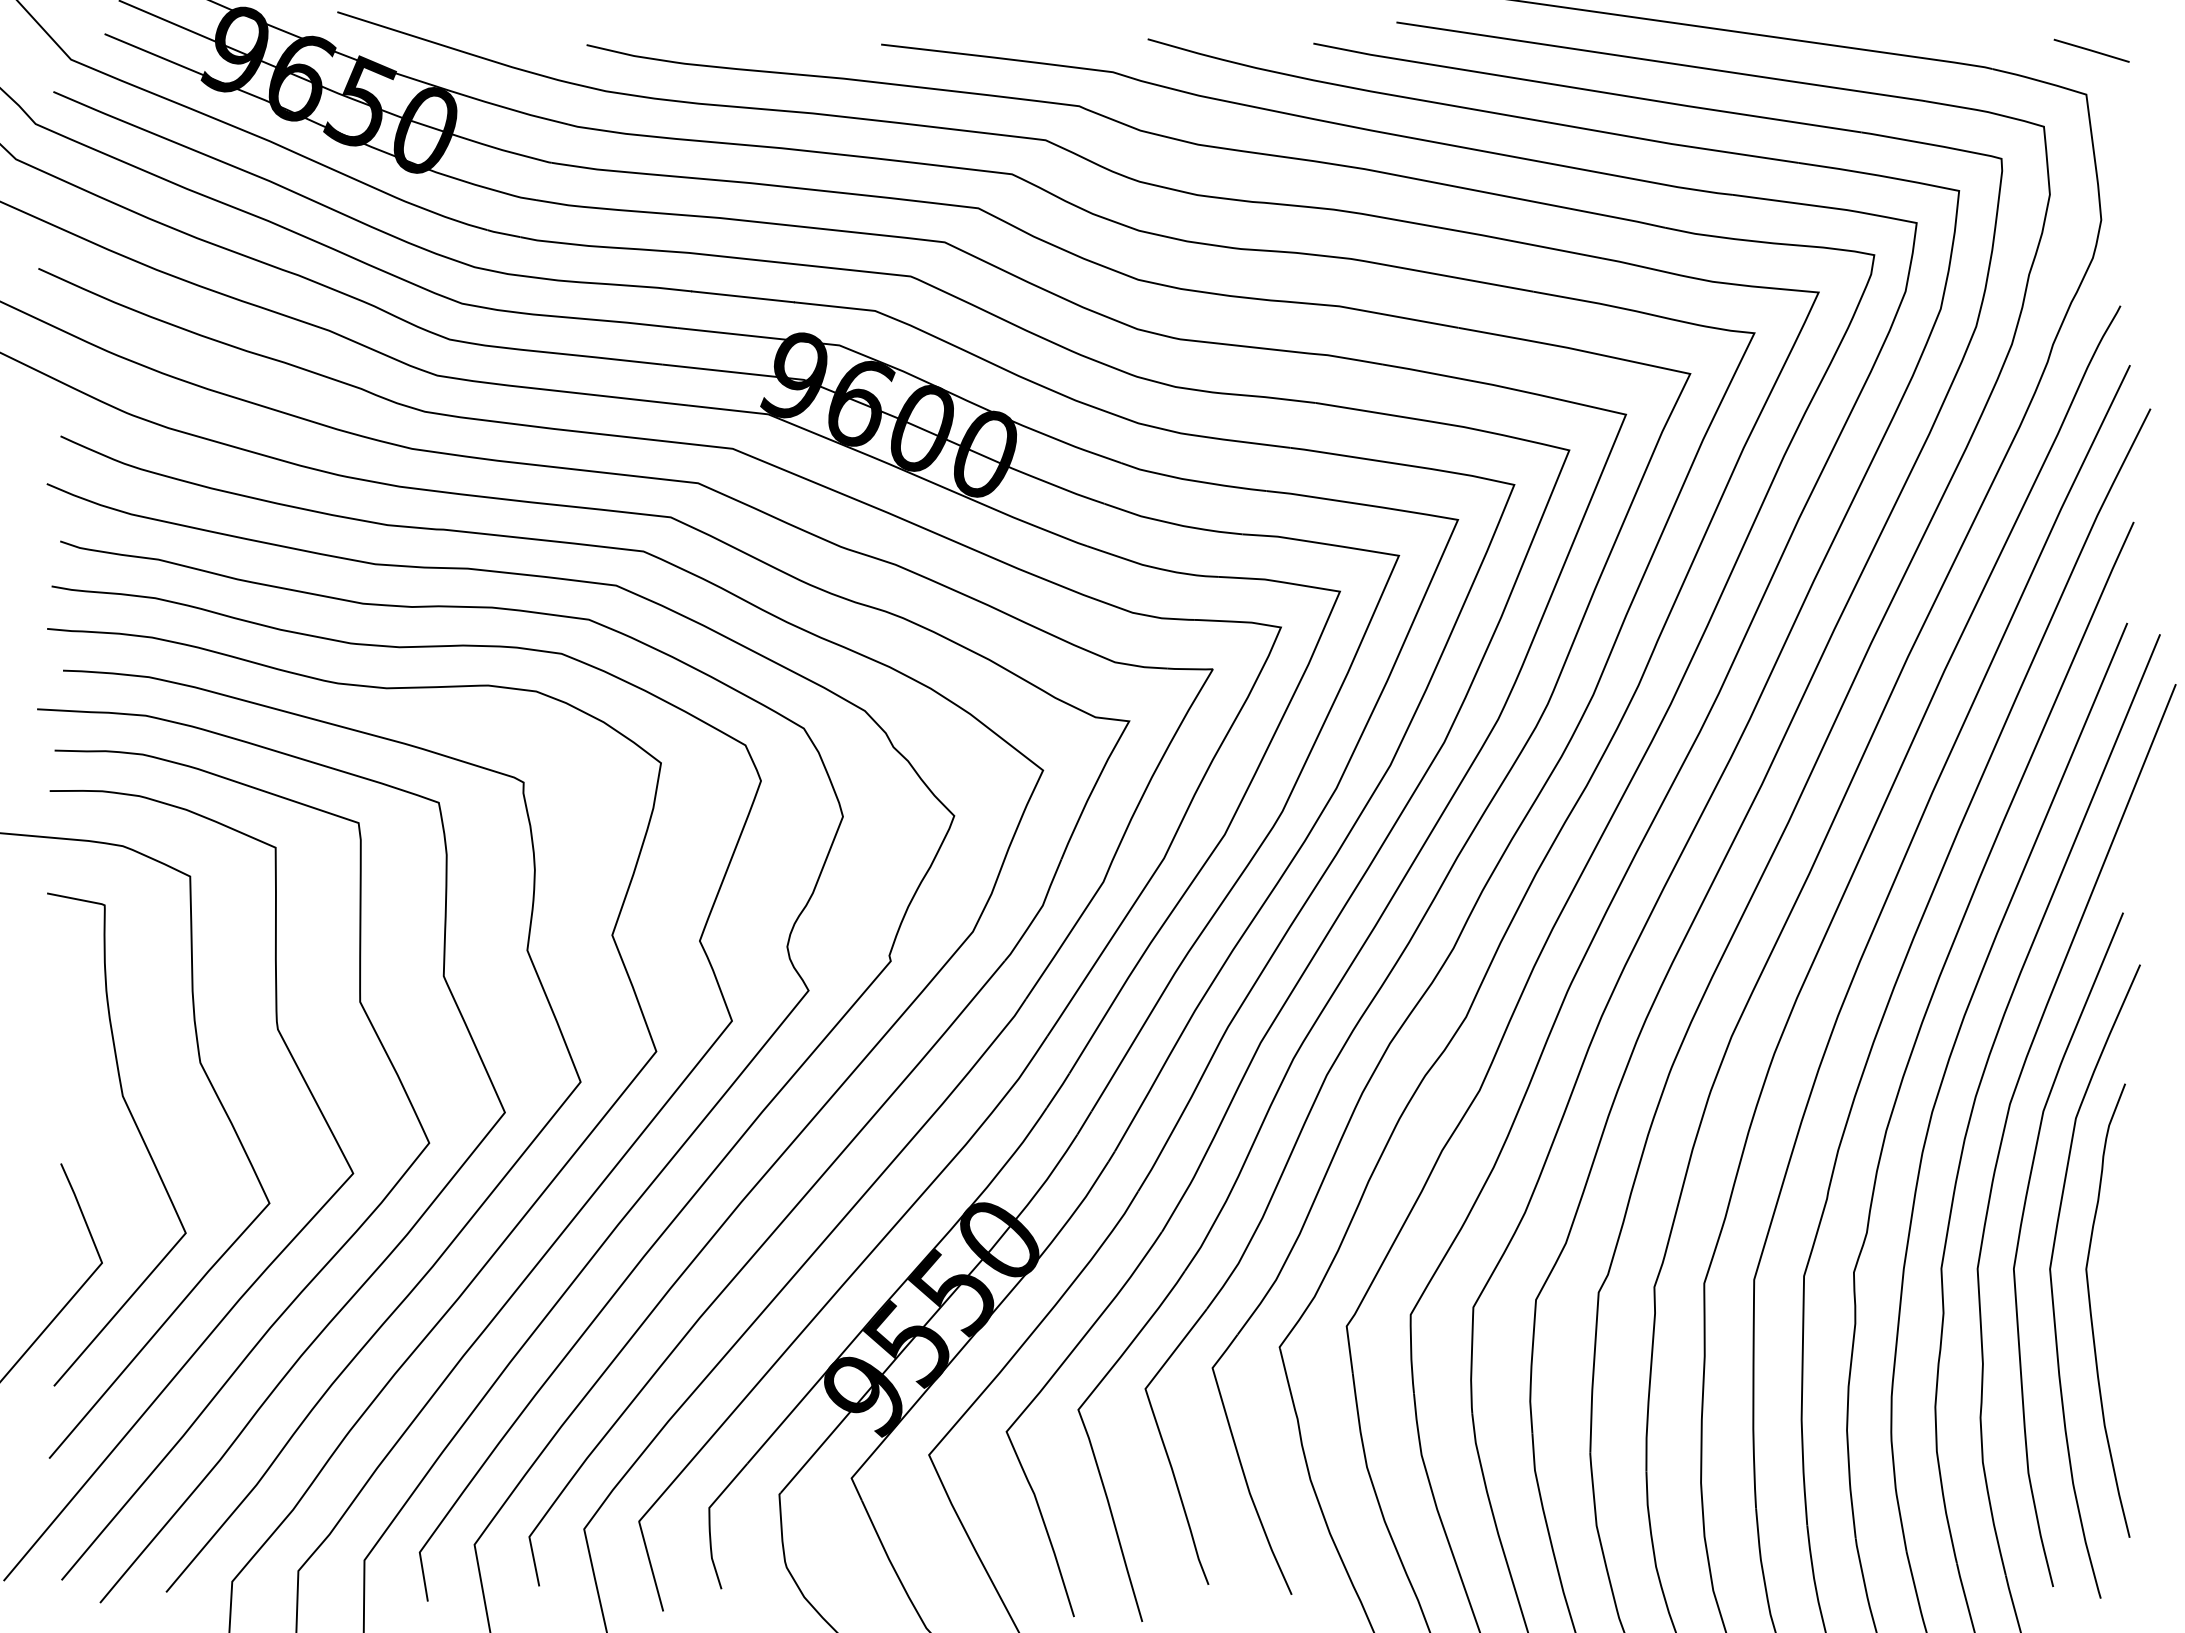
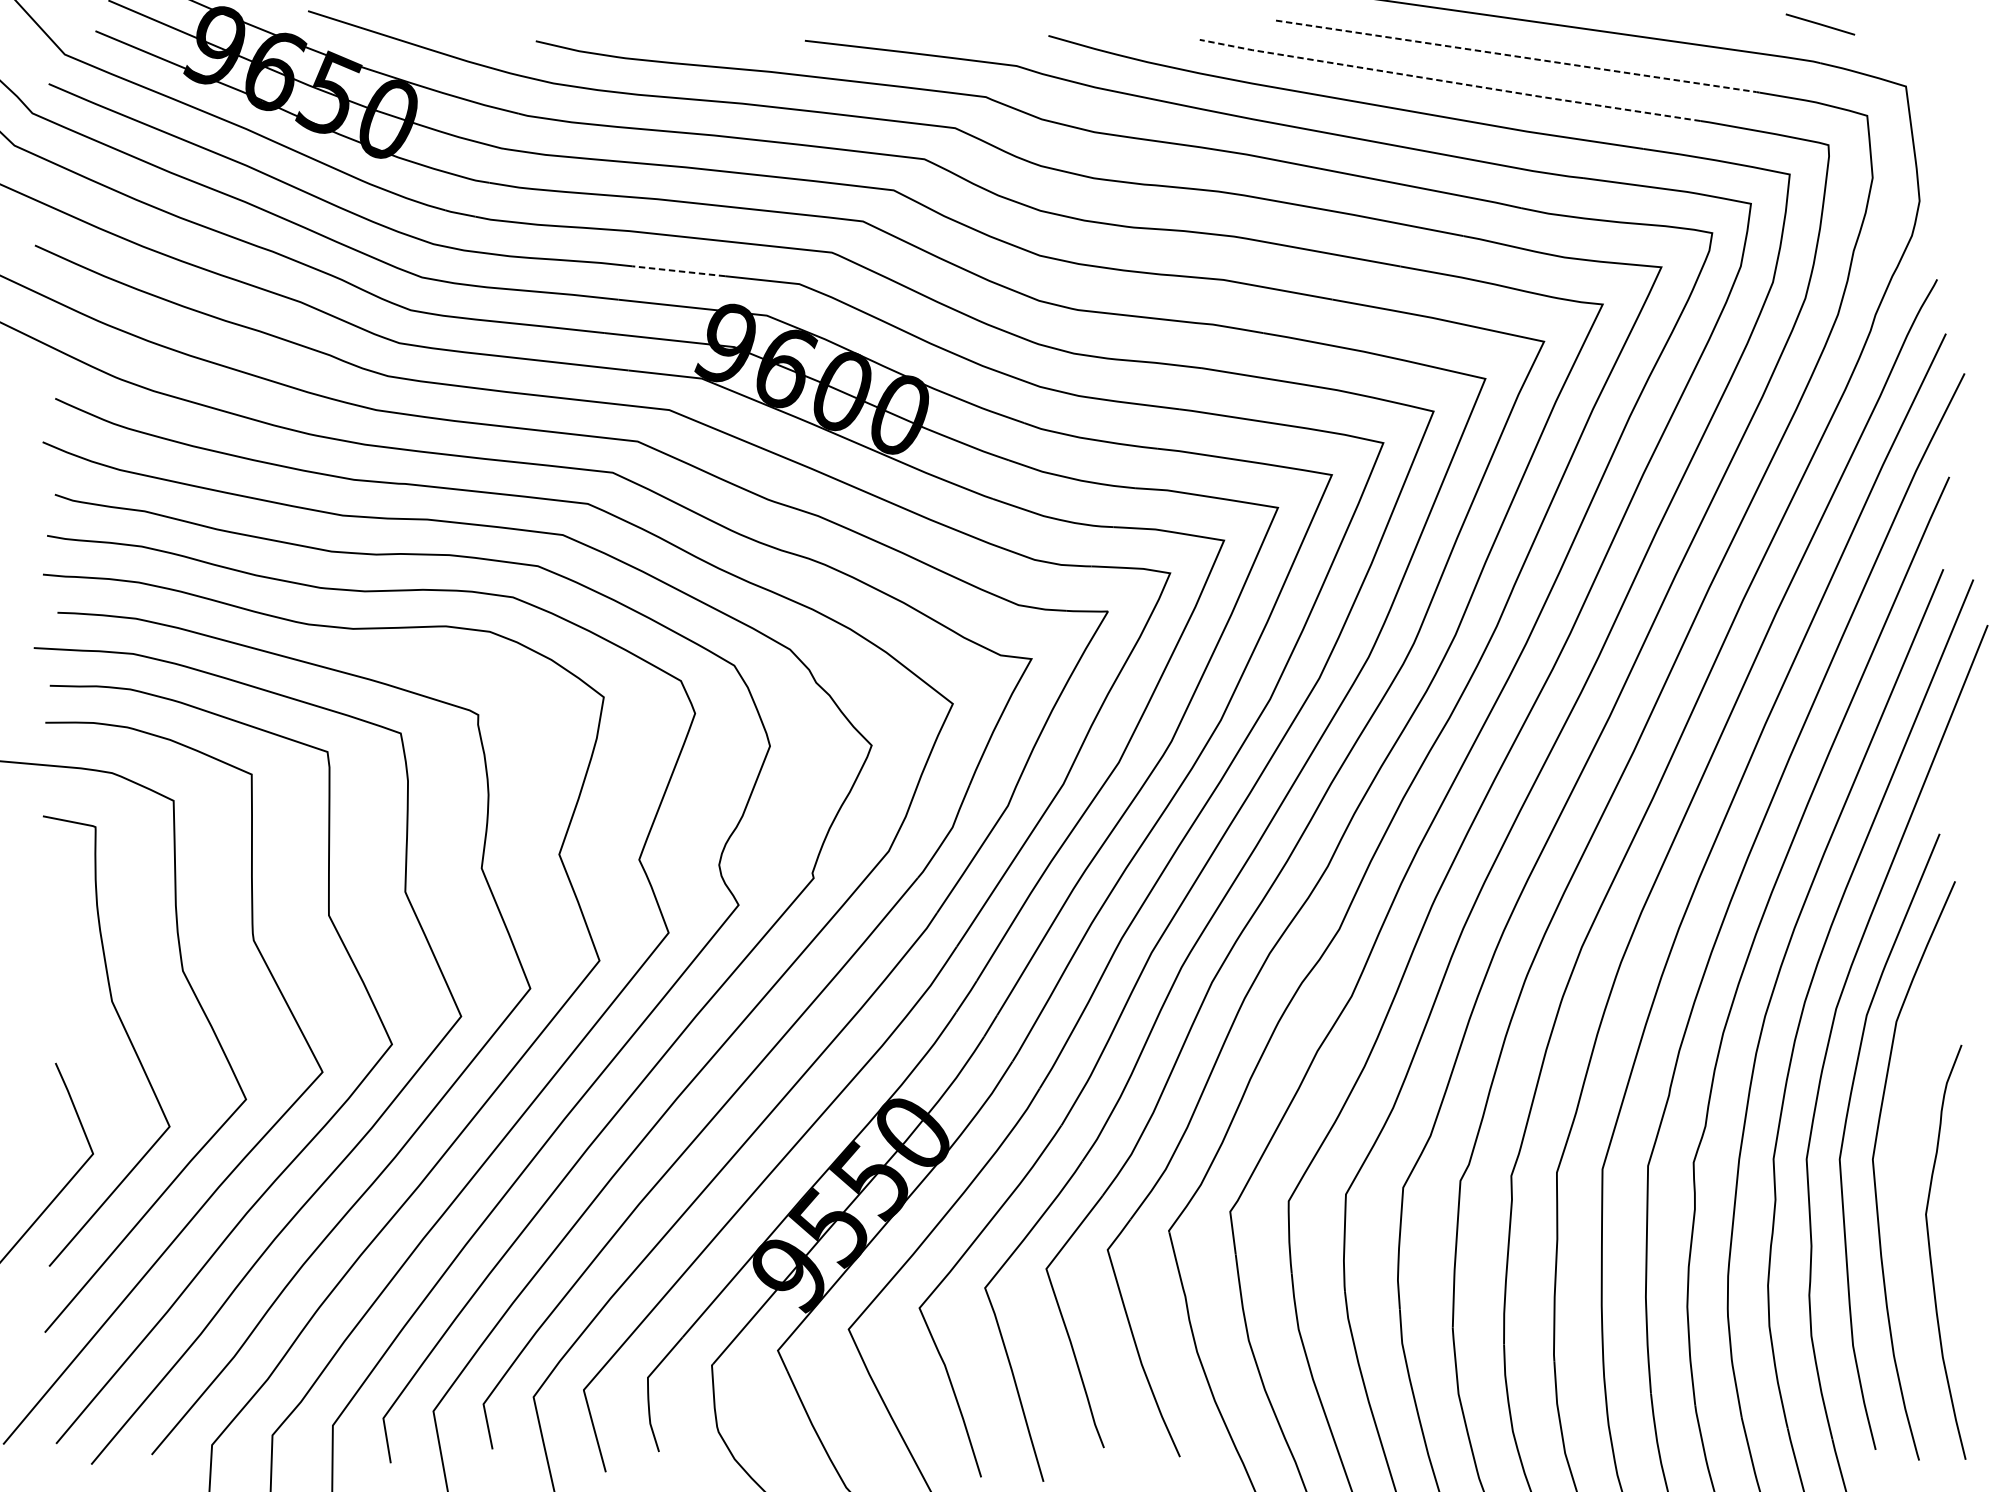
line: (2091, 50) -> (1820, 24), moved
line: (1662, 62) -> (1518, 57), solid -> dashed
line: (1586, 89) -> (1449, 81), solid -> dashed
line: (742, 296) -> (678, 270), solid -> dashed
curve: (2091, 1310) -> (1930, 1252), moved

